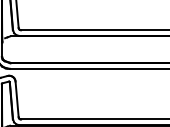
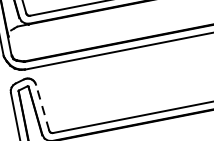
line: (17, 99) -> (43, 107), solid -> dashed

